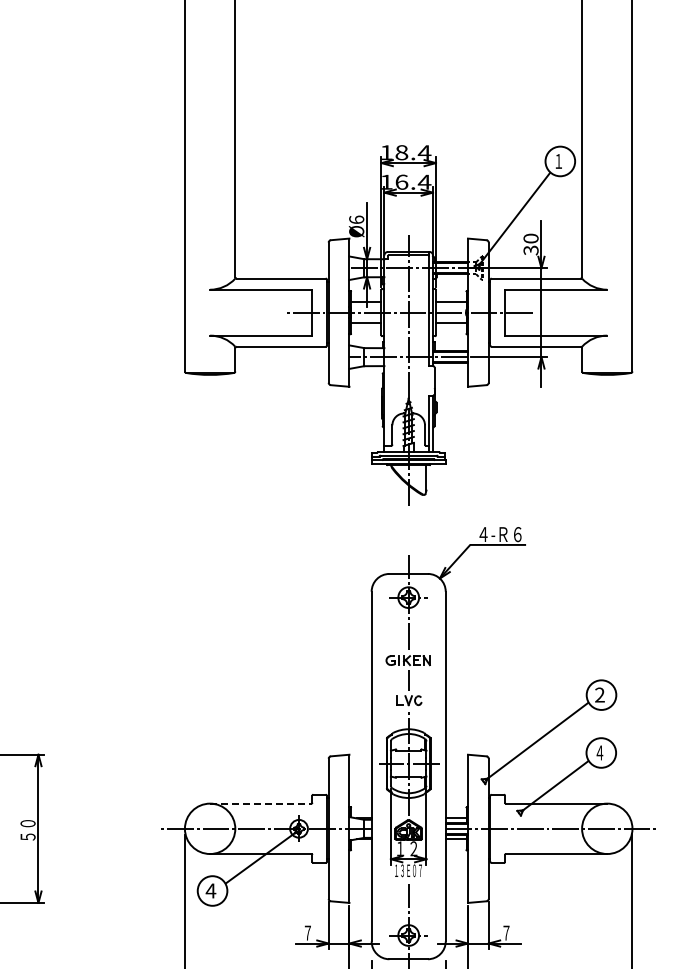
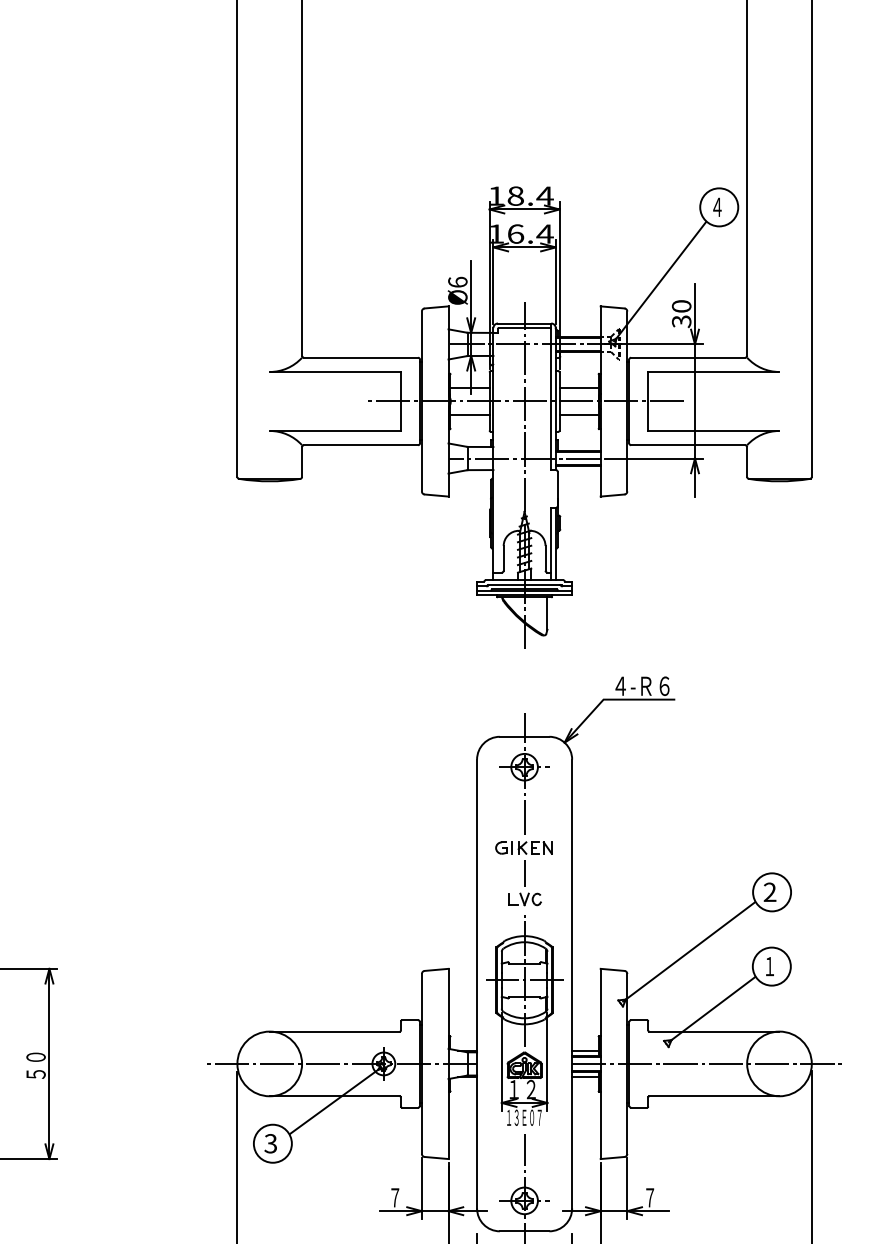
text: (558, 161) -> (716, 207), １ -> ４
text: (599, 752) -> (769, 965), ４ -> １
line: (260, 803) -> (334, 1031), dashed -> solid
text: (210, 890) -> (270, 1143), 4 -> 3

